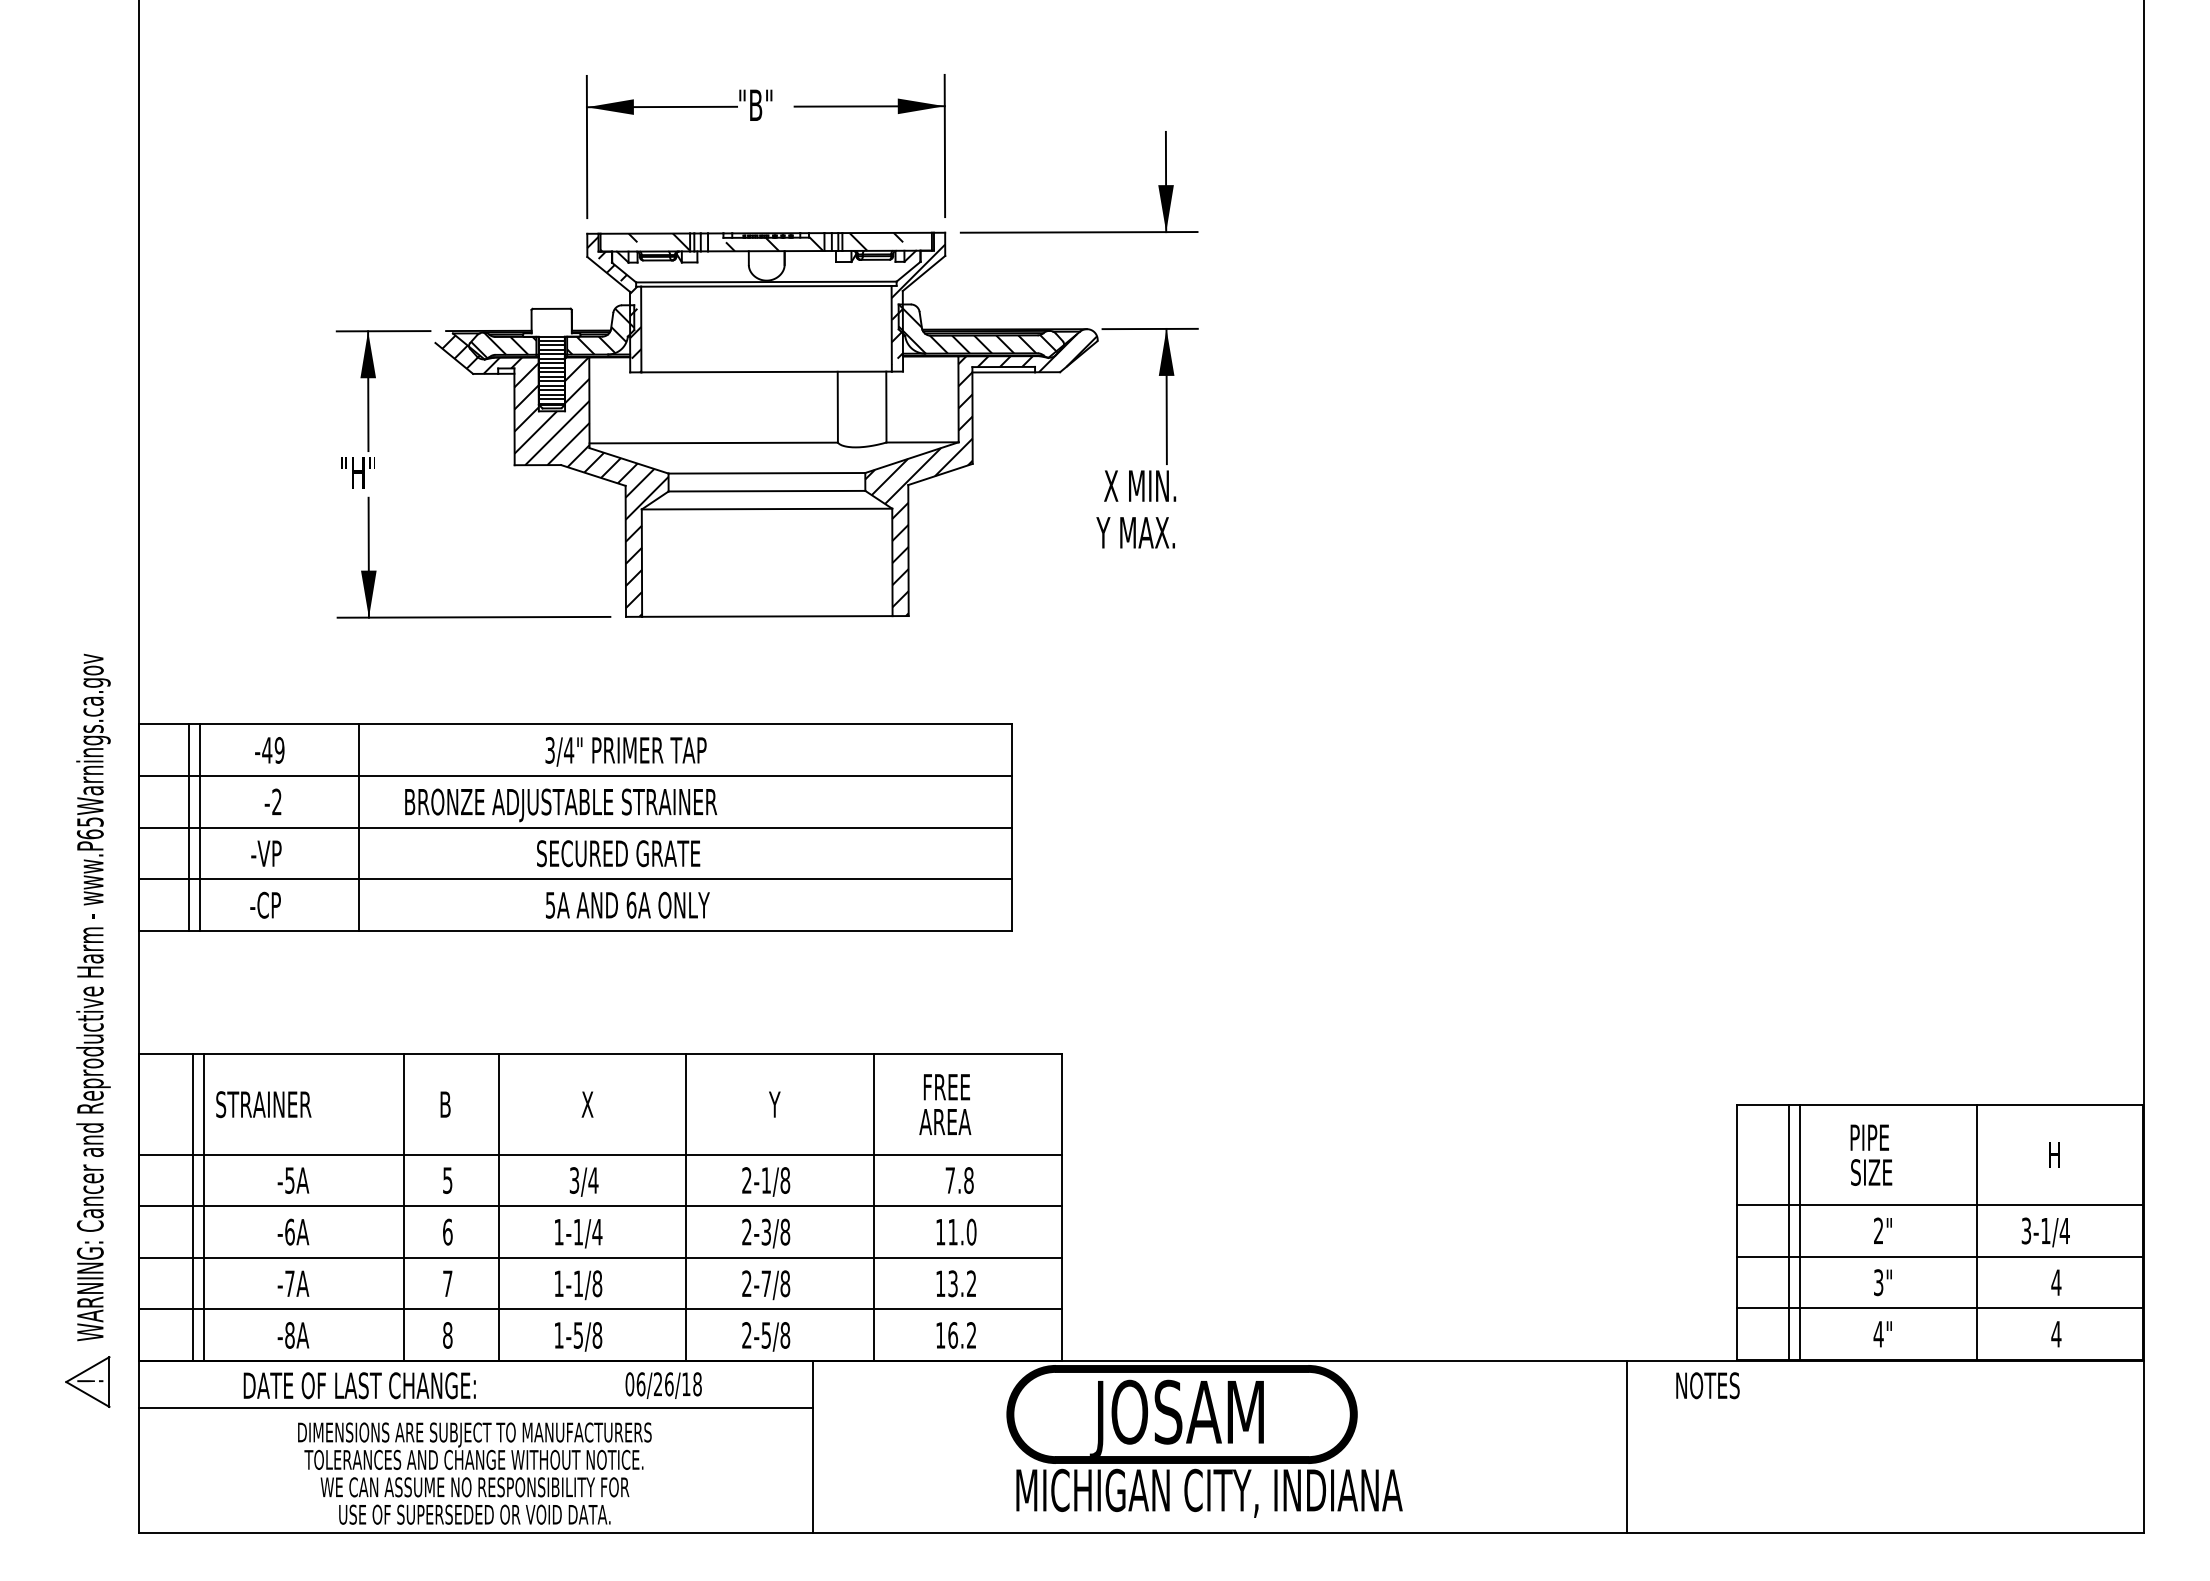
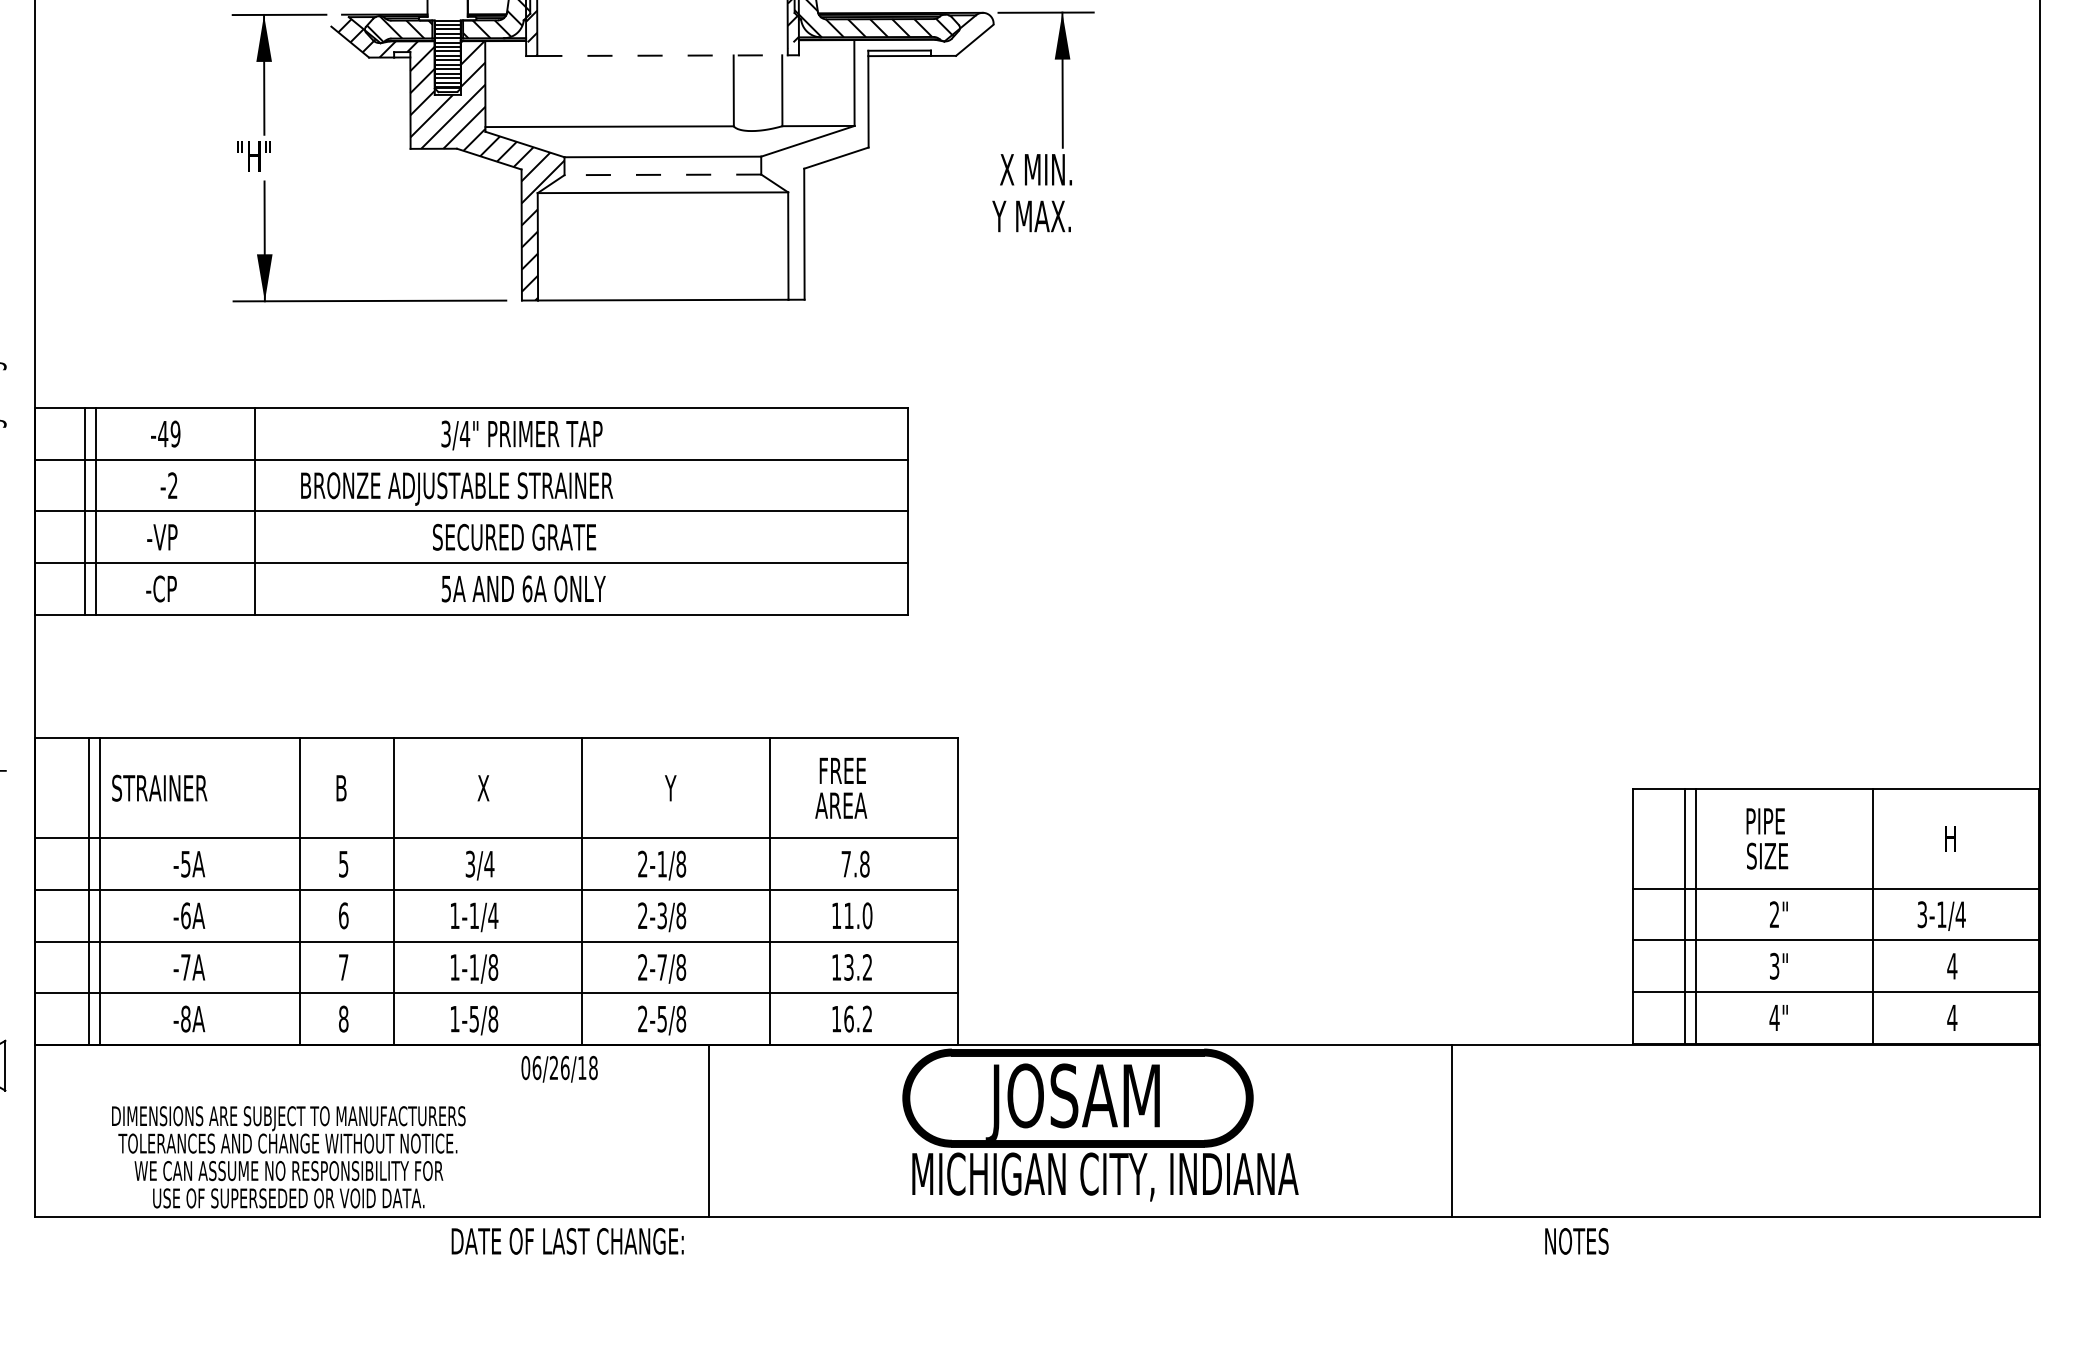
line: (767, 371) -> (663, 55), solid -> dashed
hatch: (981, 475) -> (877, 159), removed
line: (766, 491) -> (662, 175), solid -> dashed
text: (359, 1385) -> (567, 1241), moved
text: (1707, 1385) -> (1576, 1241), moved
line: (475, 1408) -> (371, 1092), removed
line: (1626, 1447) -> (1451, 1131), moved
text: (474, 1473) -> (288, 1157), moved

